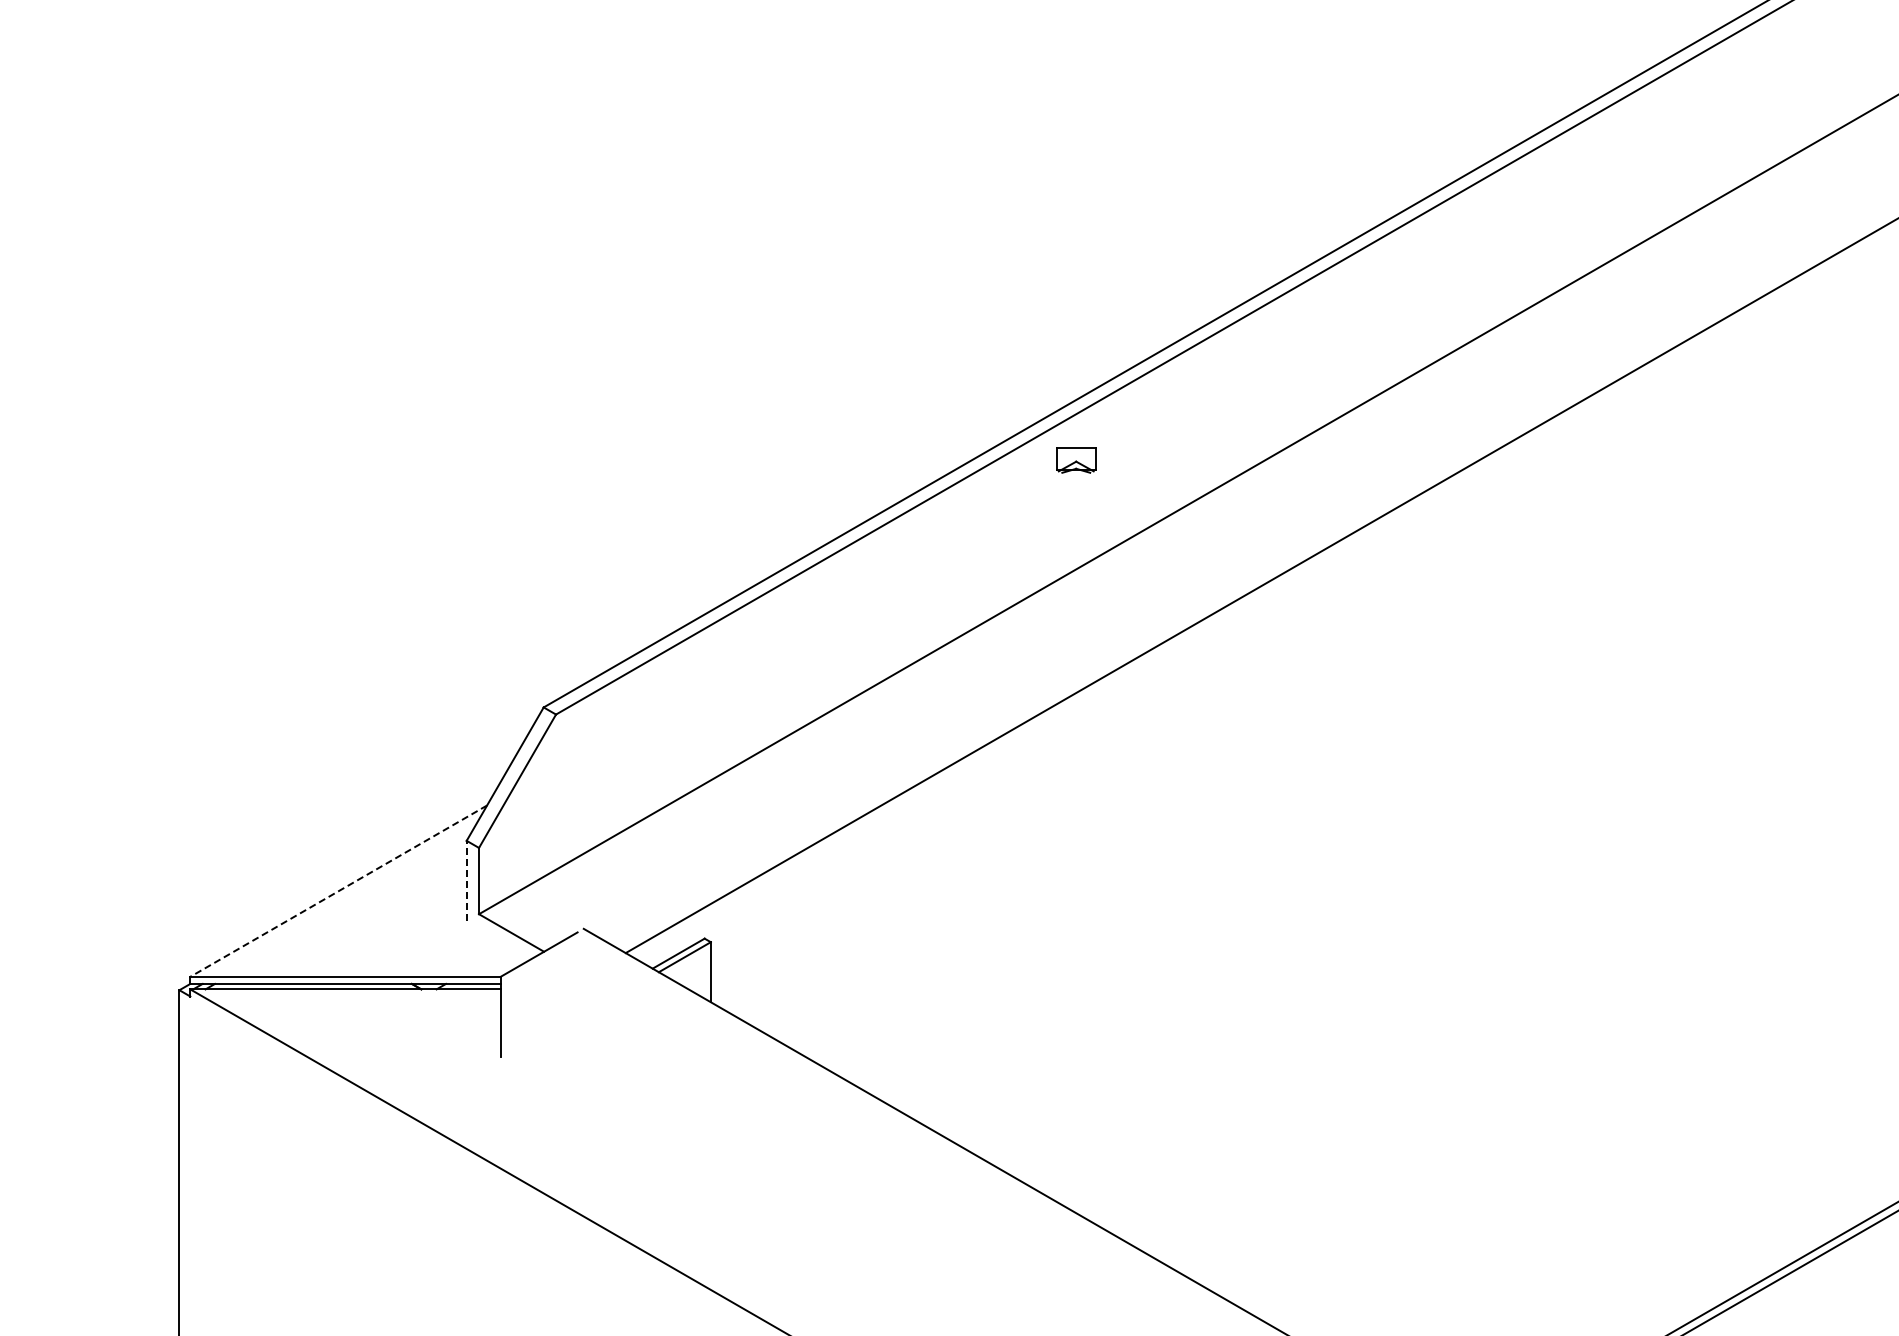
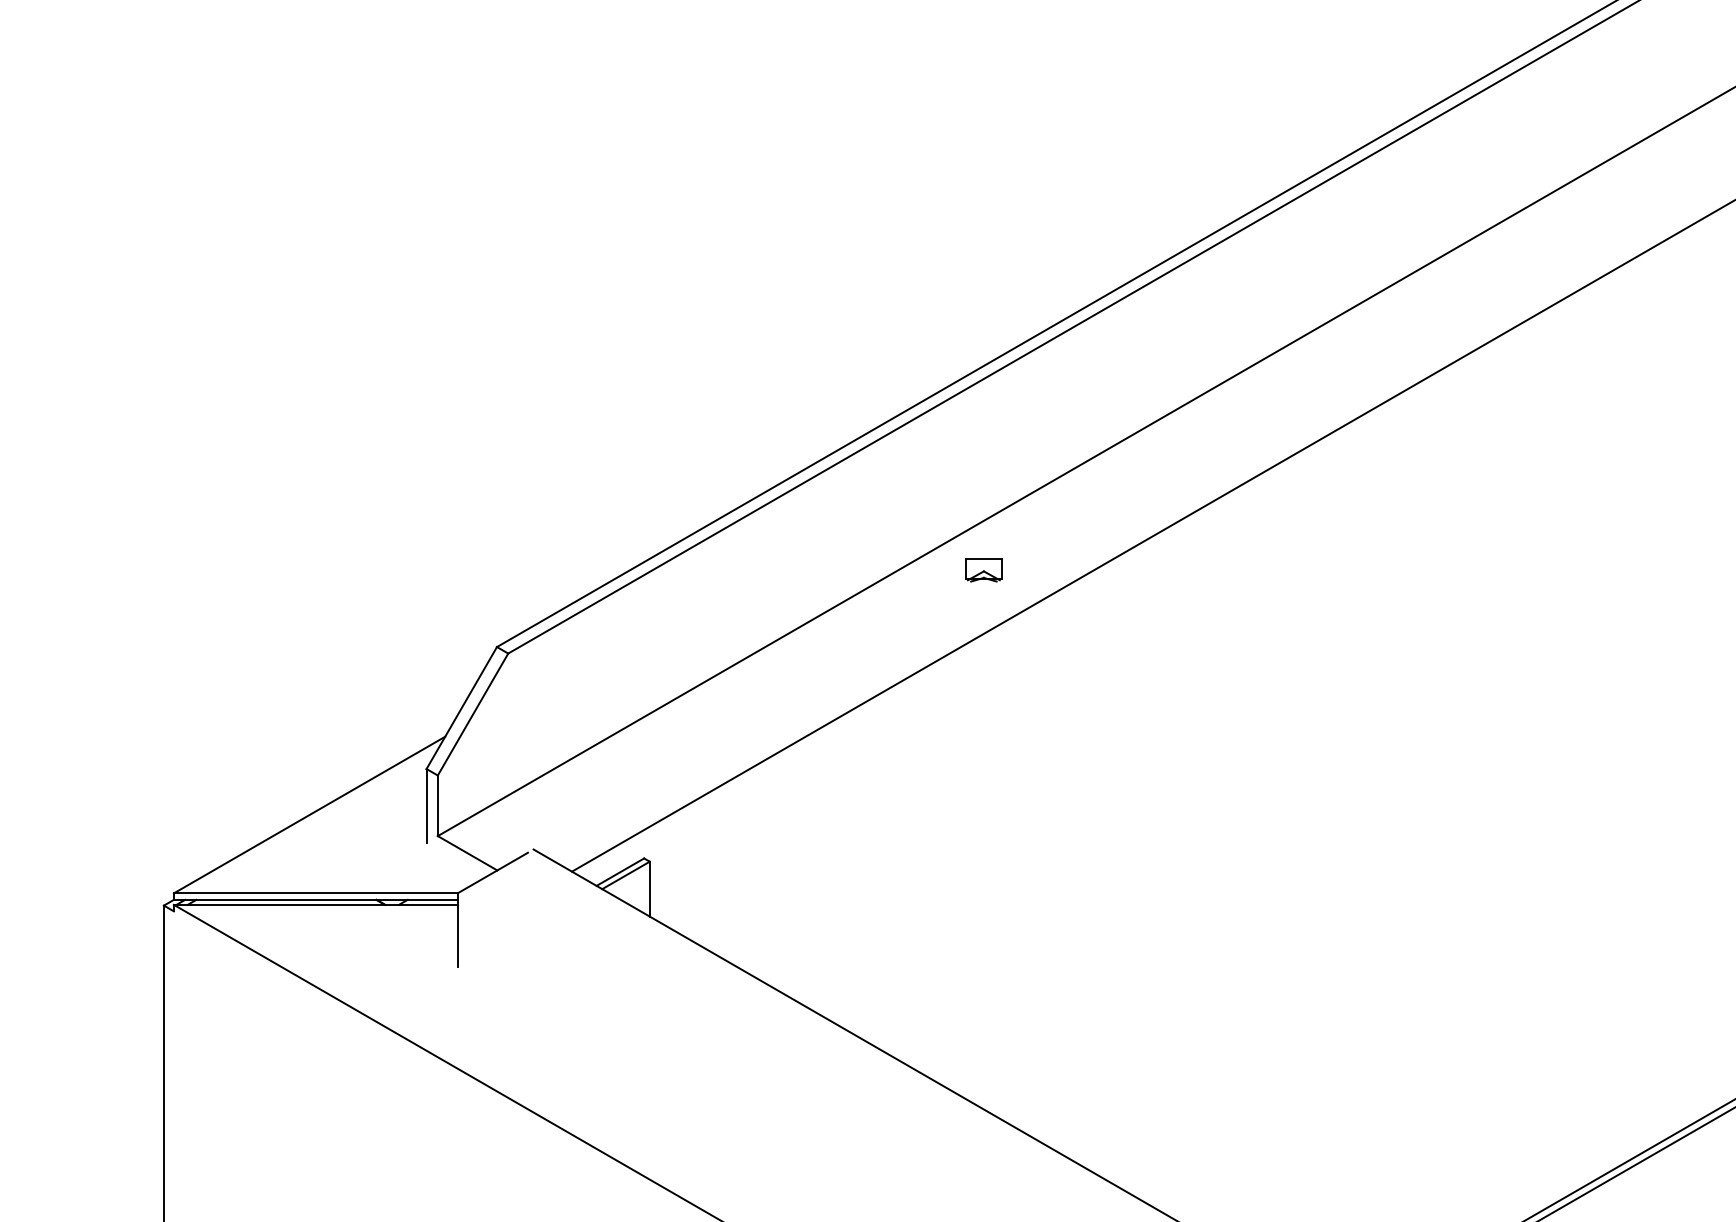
part: (1076, 460) -> (984, 570), moved
line: (466, 880) -> (426, 805), dashed -> solid
line: (338, 891) -> (309, 815), dashed -> solid

